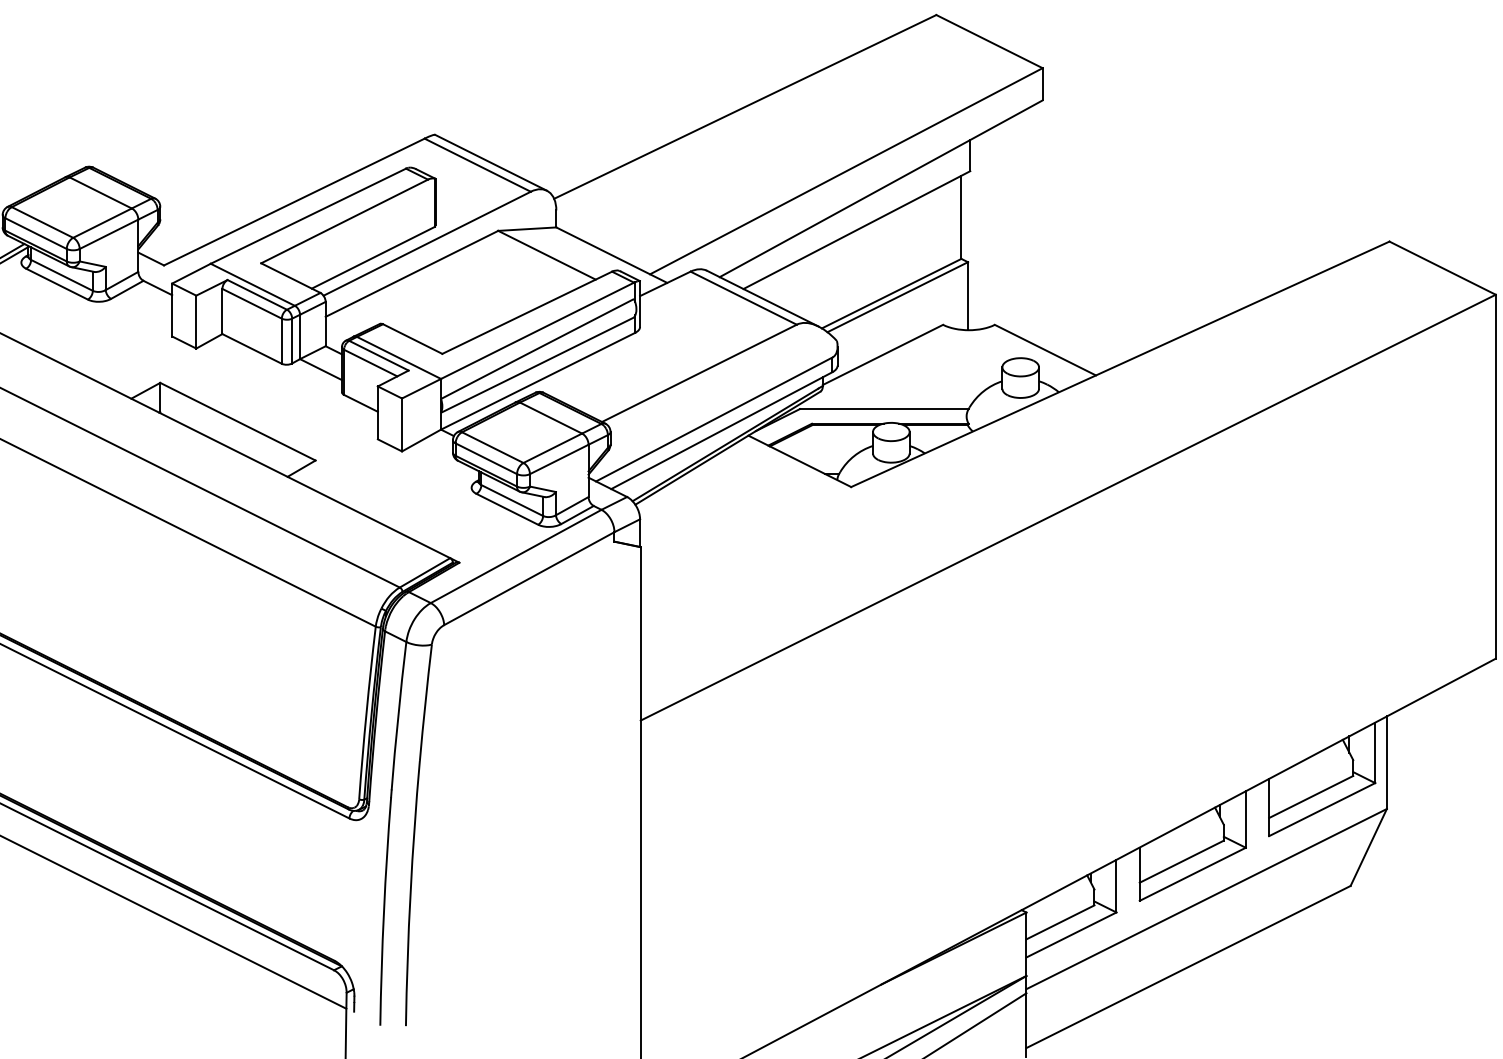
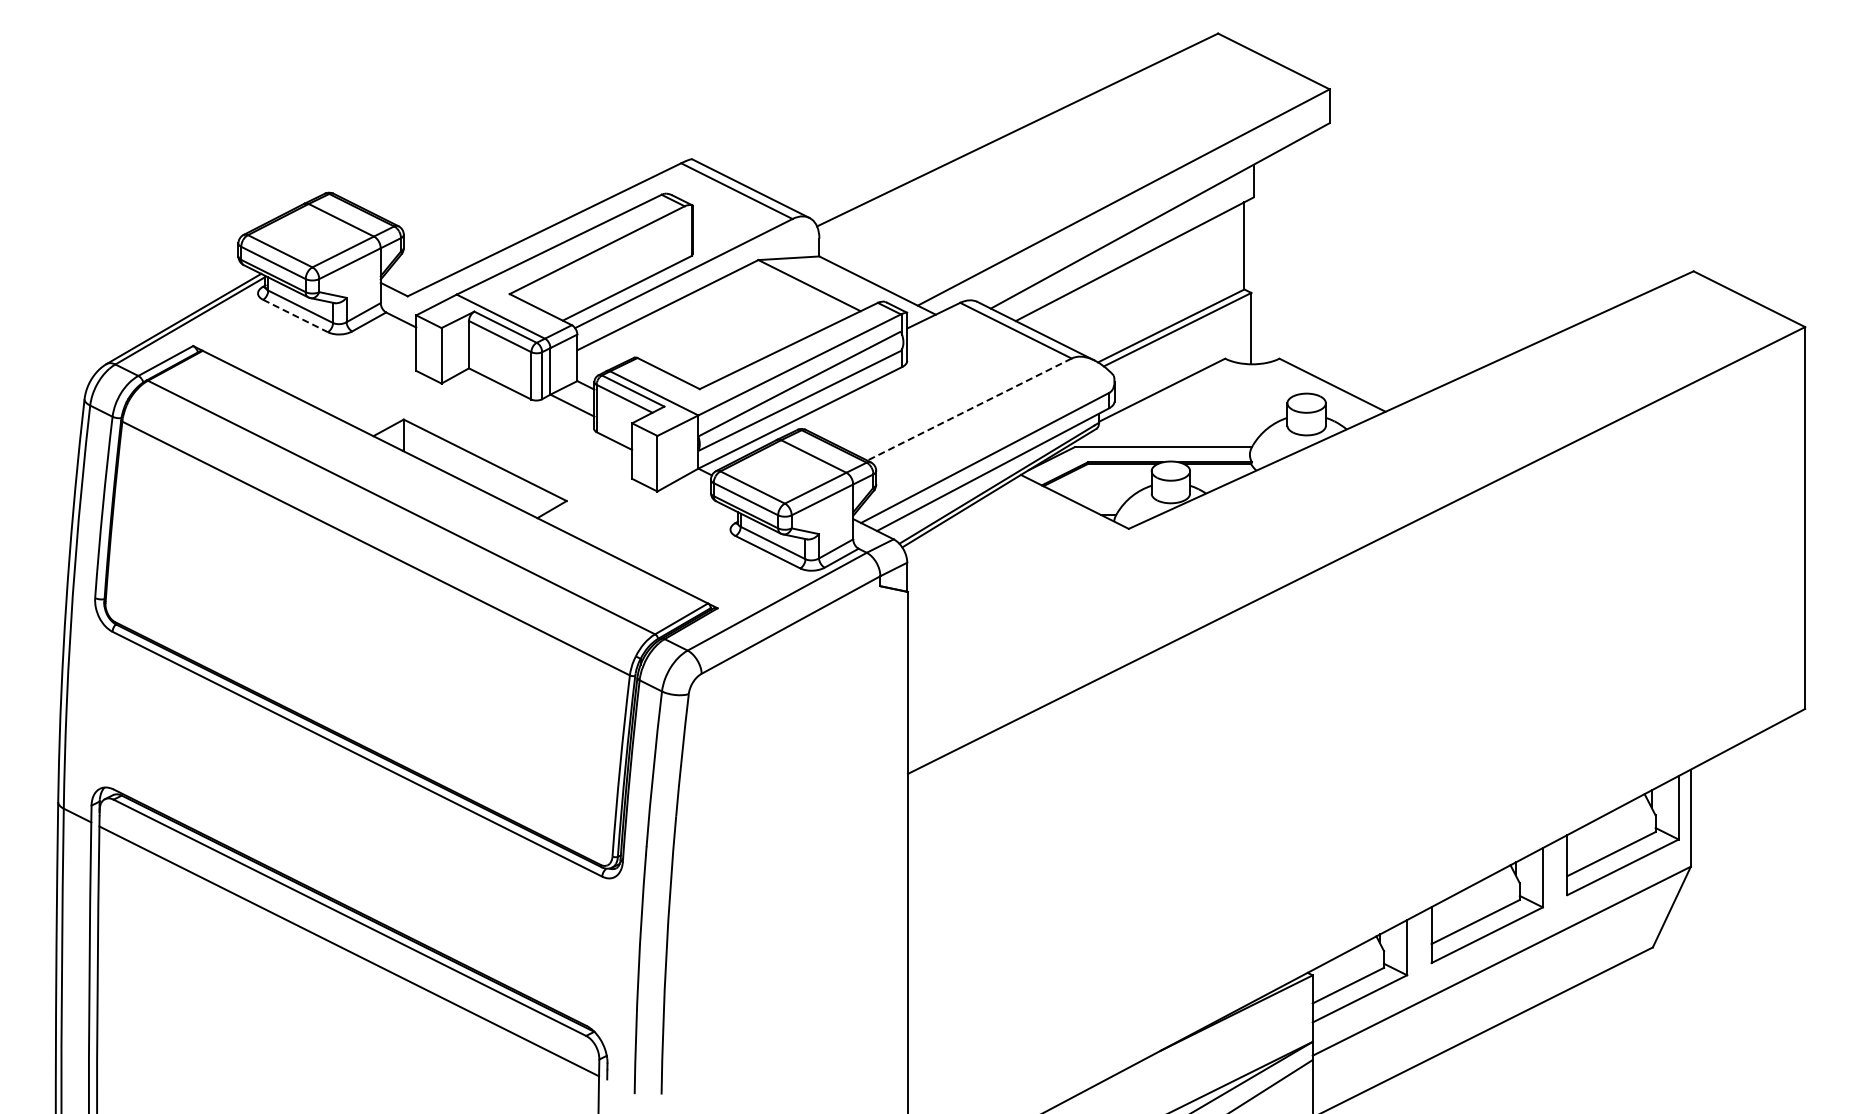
line: (57, 284) -> (295, 316), solid -> dashed
line: (699, 373) -> (969, 409), solid -> dashed

